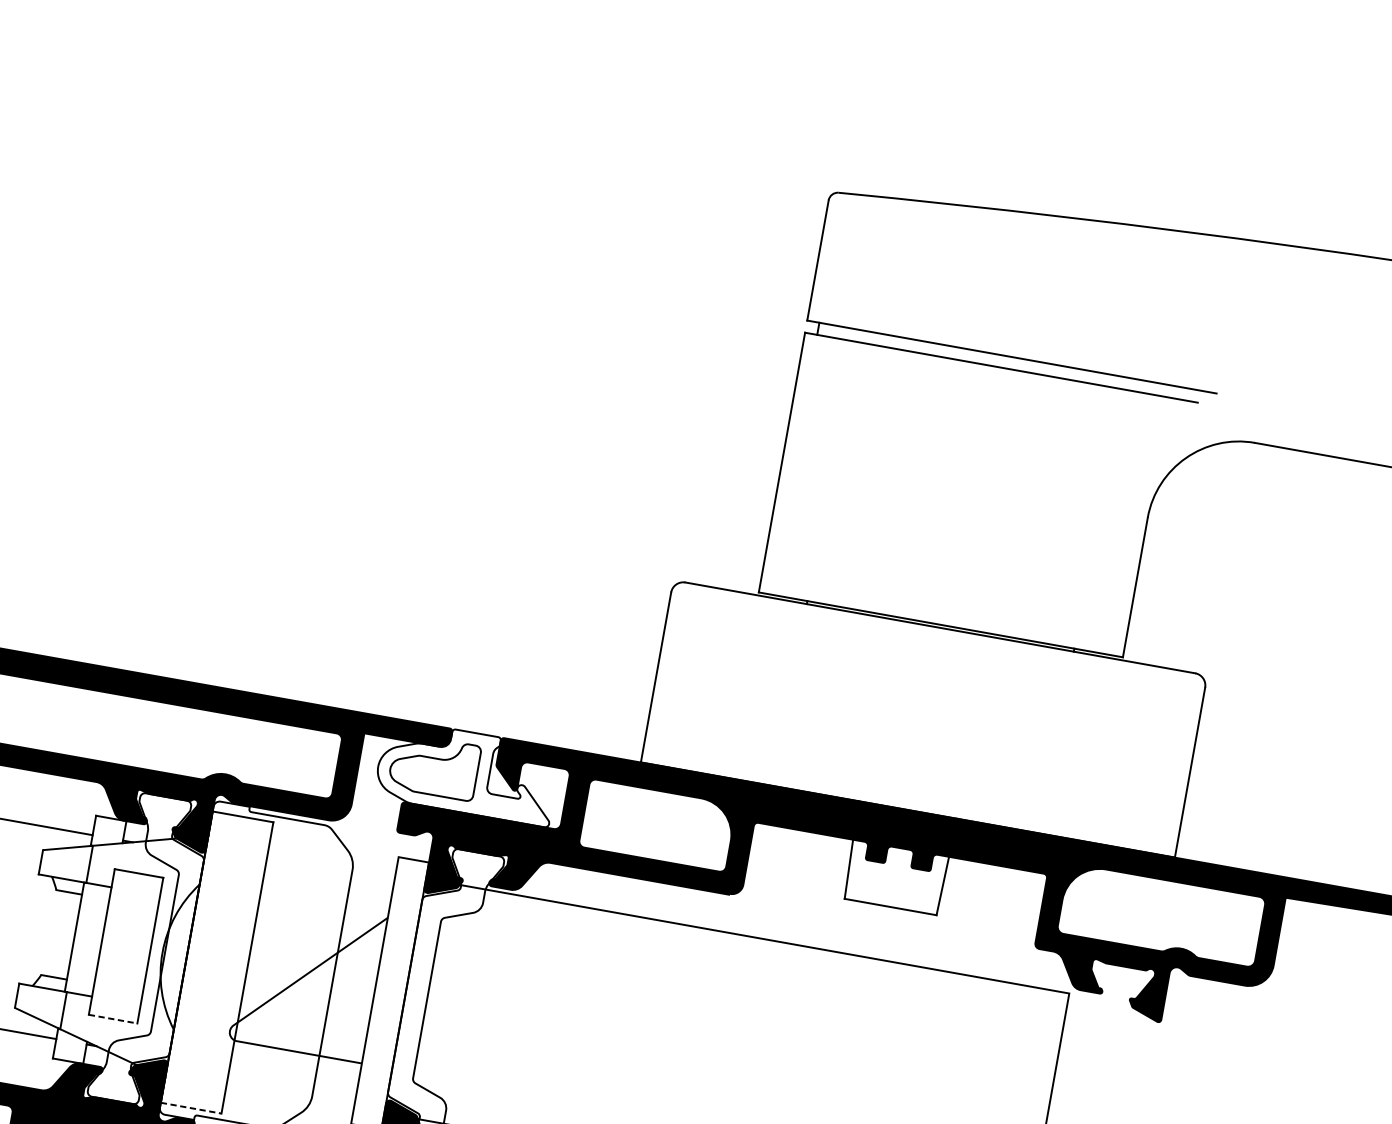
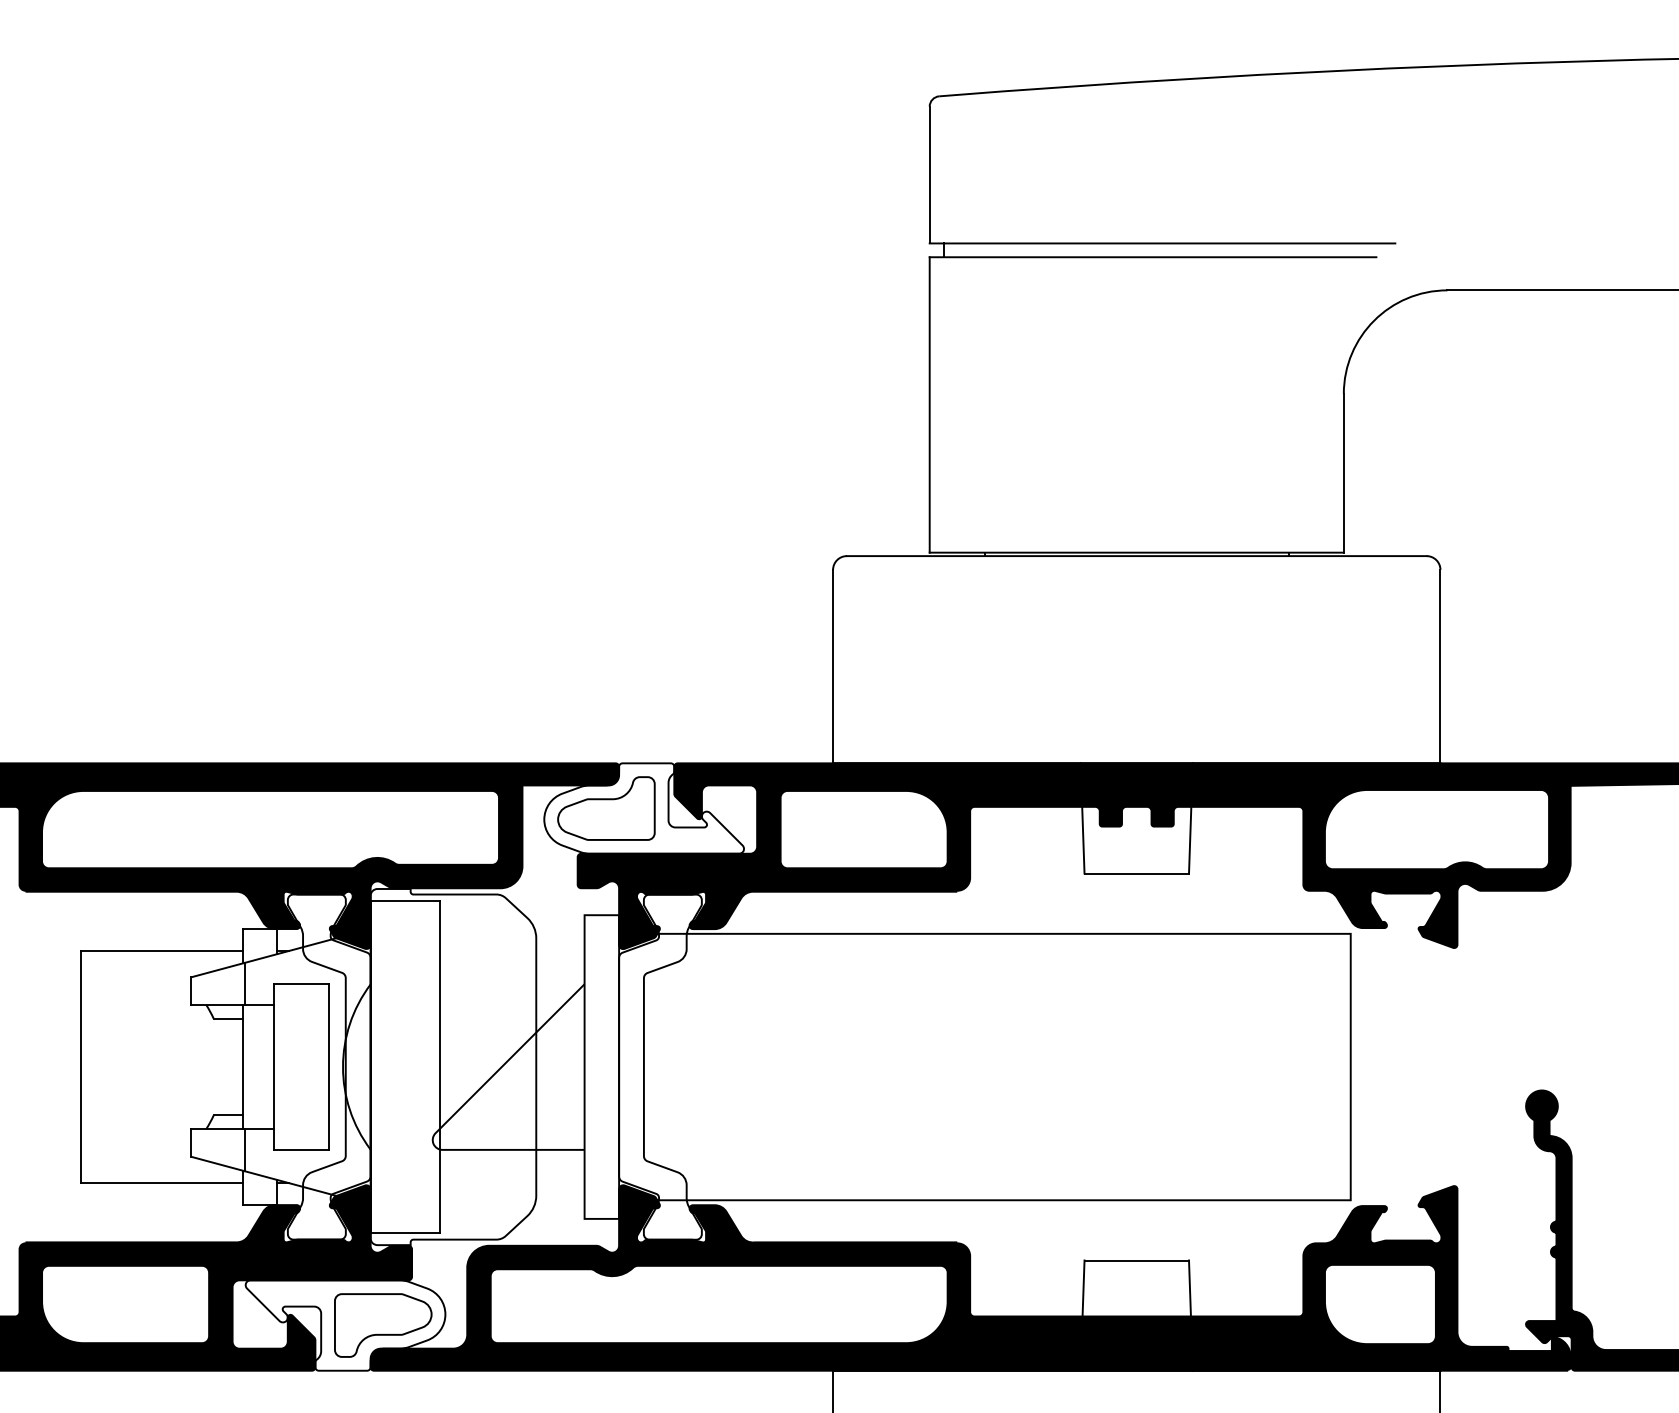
line: (113, 1018) -> (301, 1149), dashed -> solid
line: (191, 1108) -> (405, 1232), dashed -> solid

